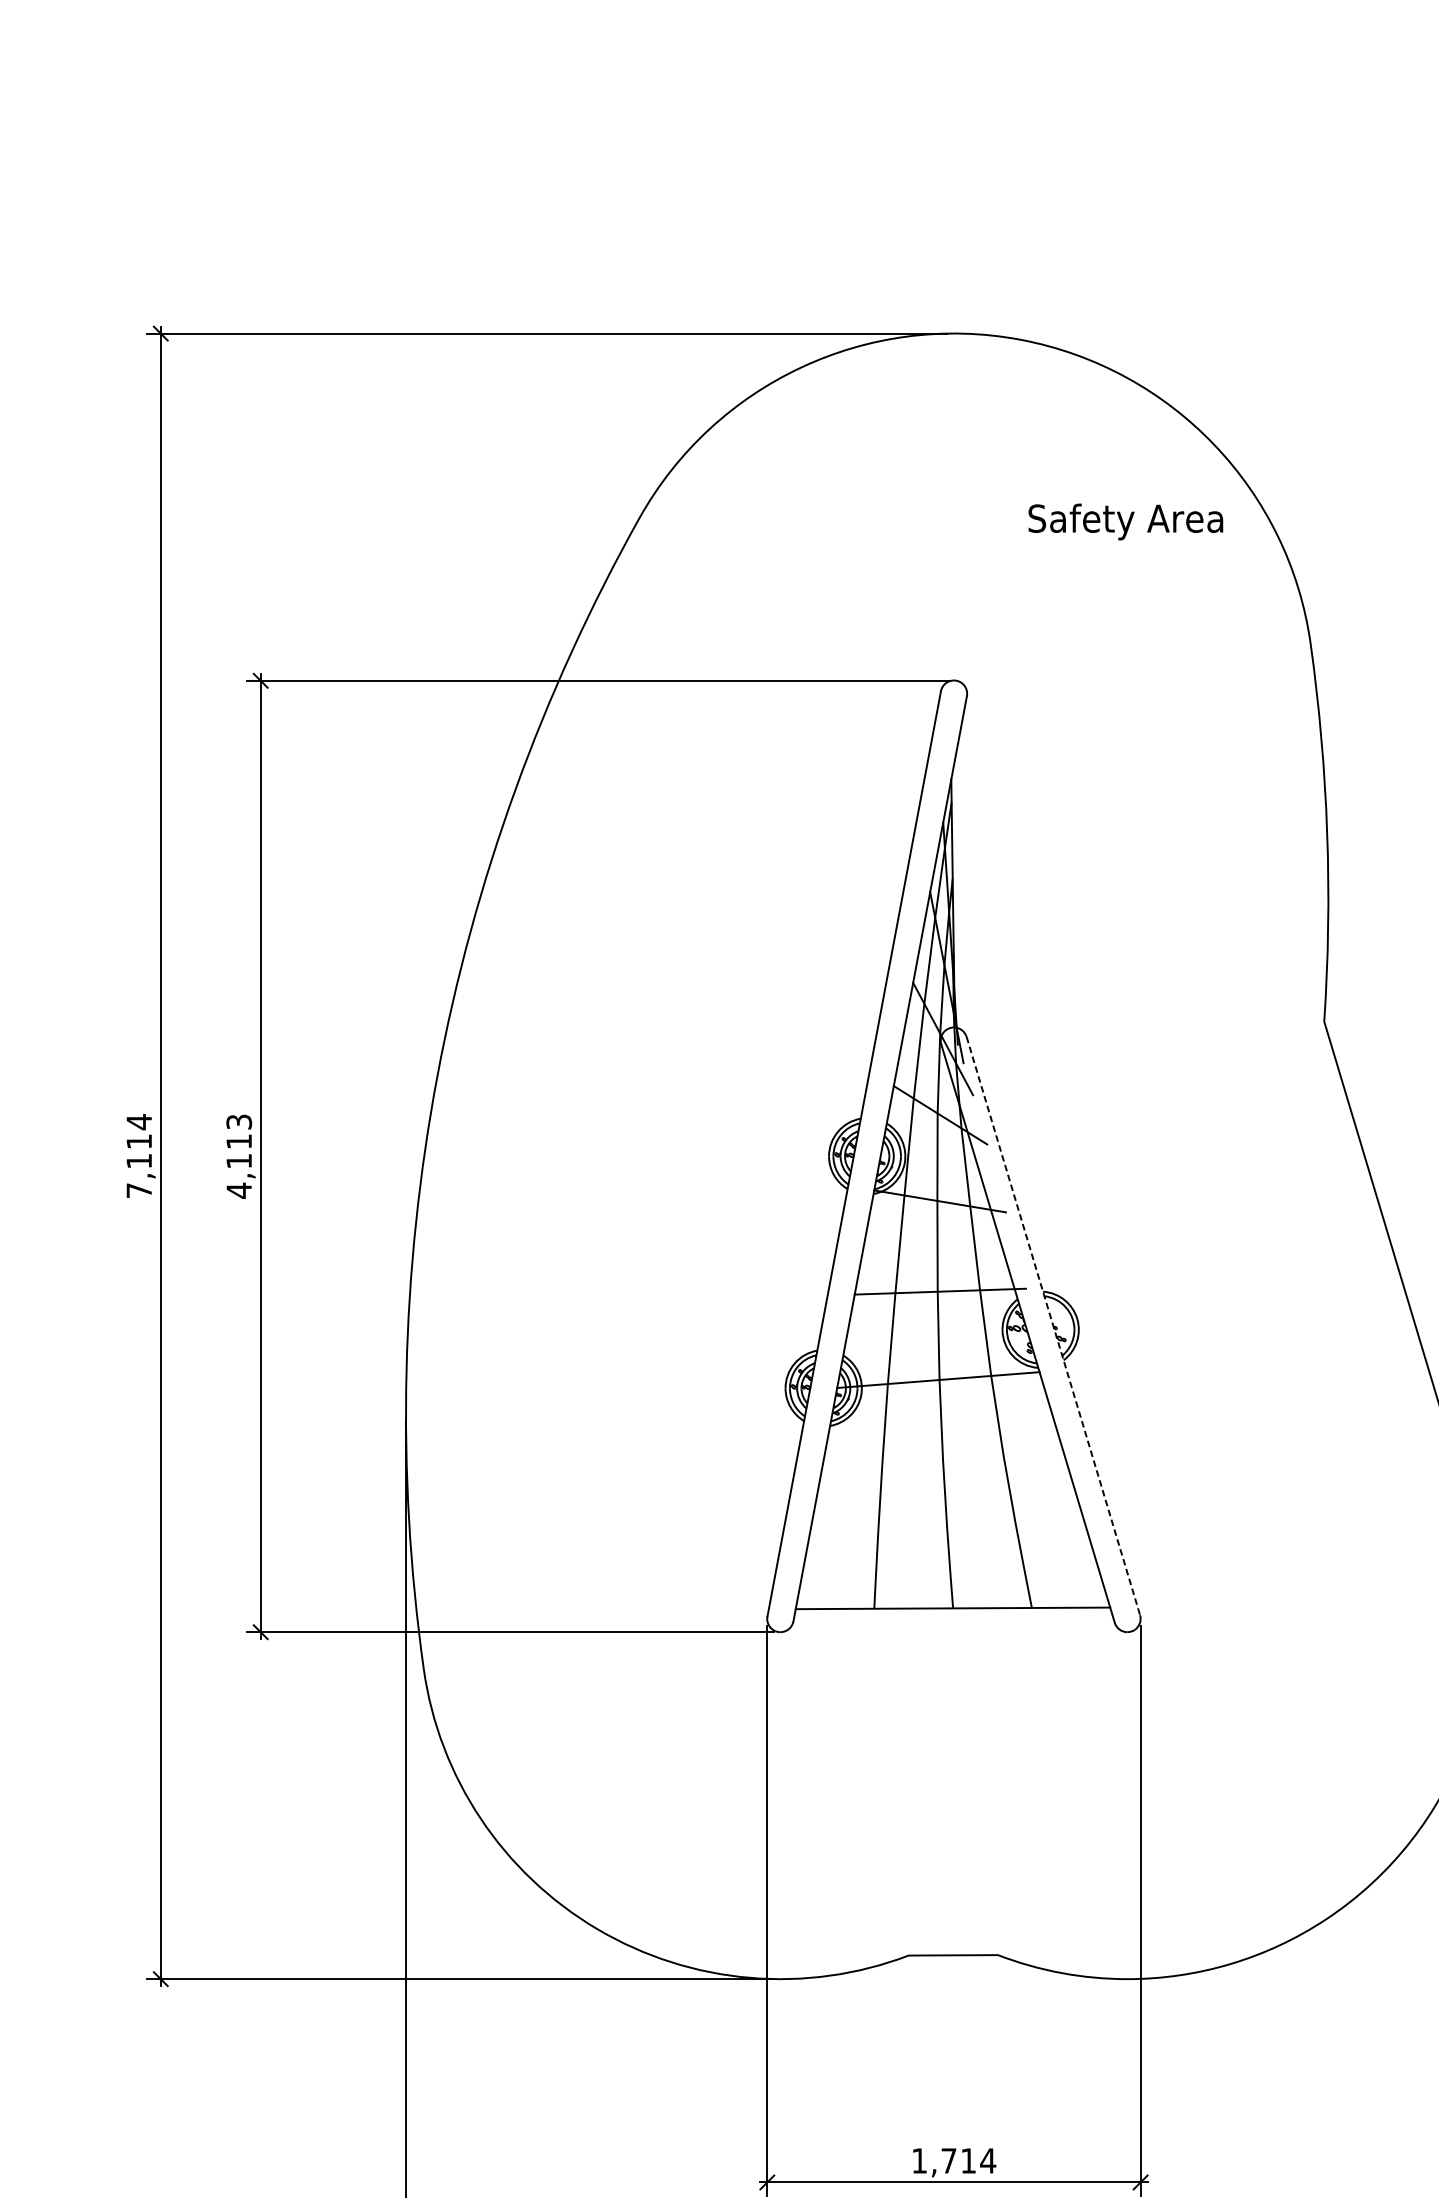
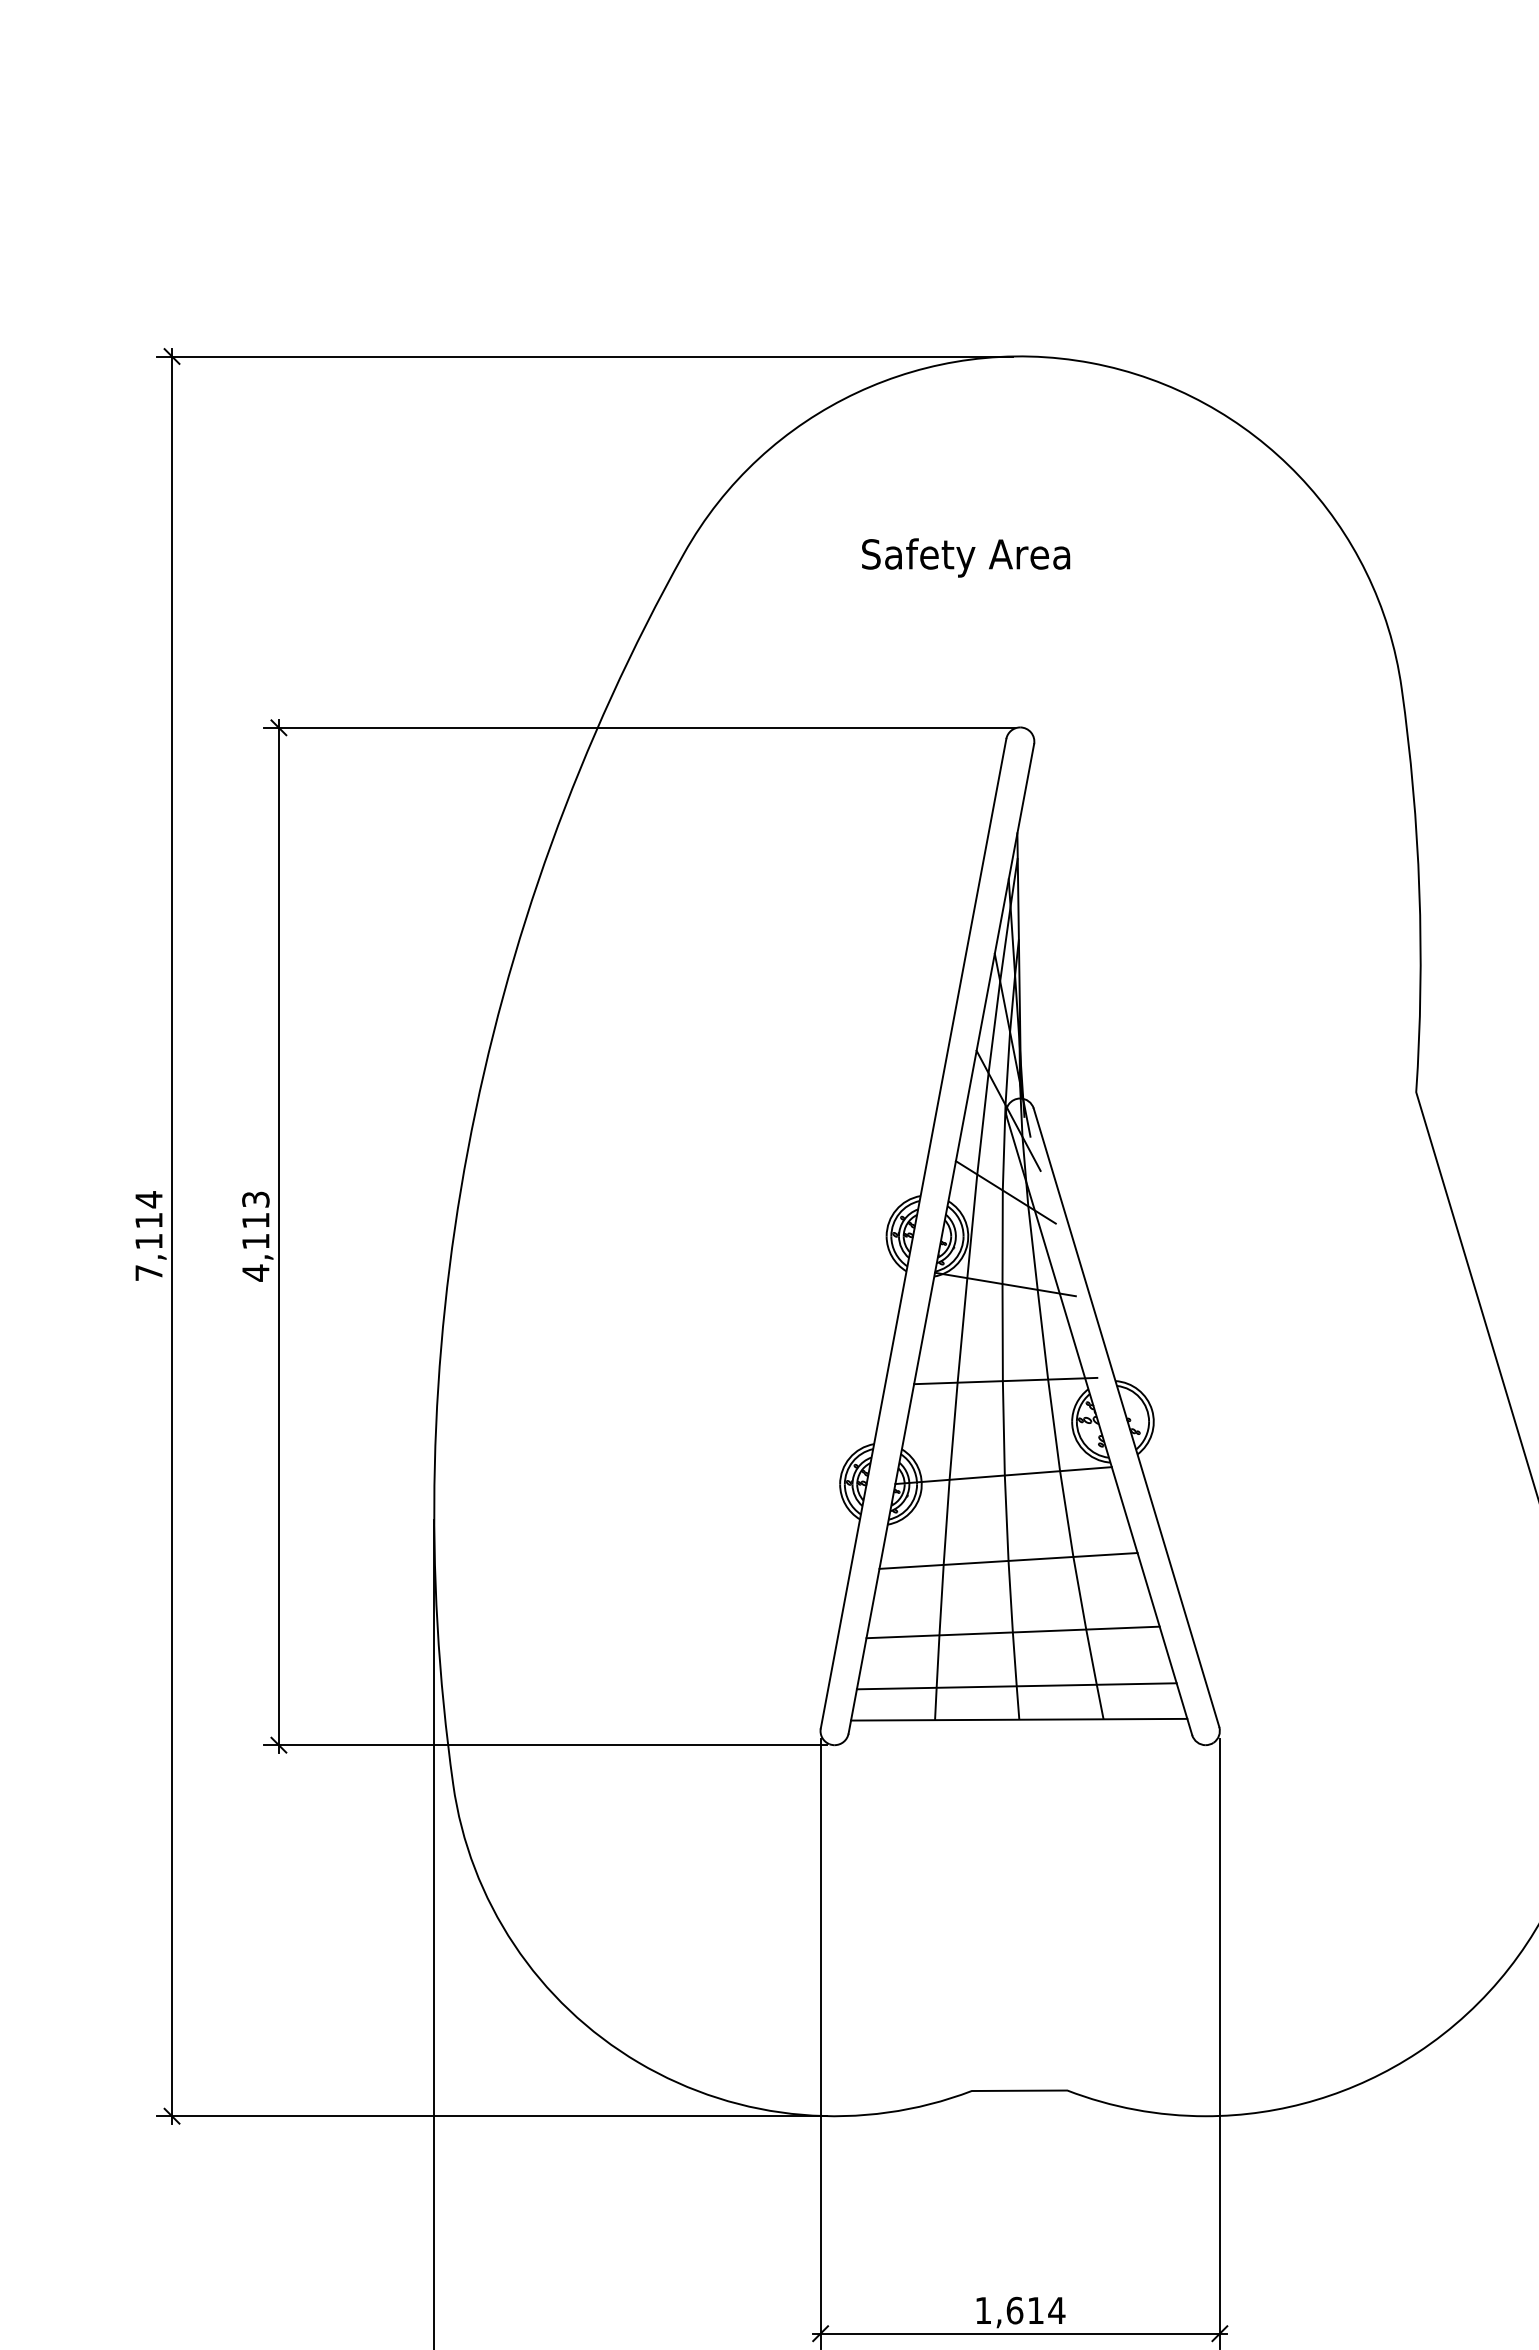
text: (1126, 521) -> (966, 557), moved
line: (1053, 1325) -> (1126, 1417), dashed -> solid
line: (942, 1459) -> (1008, 1560), added
line: (946, 1526) -> (1012, 1632), added
line: (950, 1577) -> (1016, 1686), added
text: (948, 2160) -> (1014, 2310), 1,714 -> 1,614

